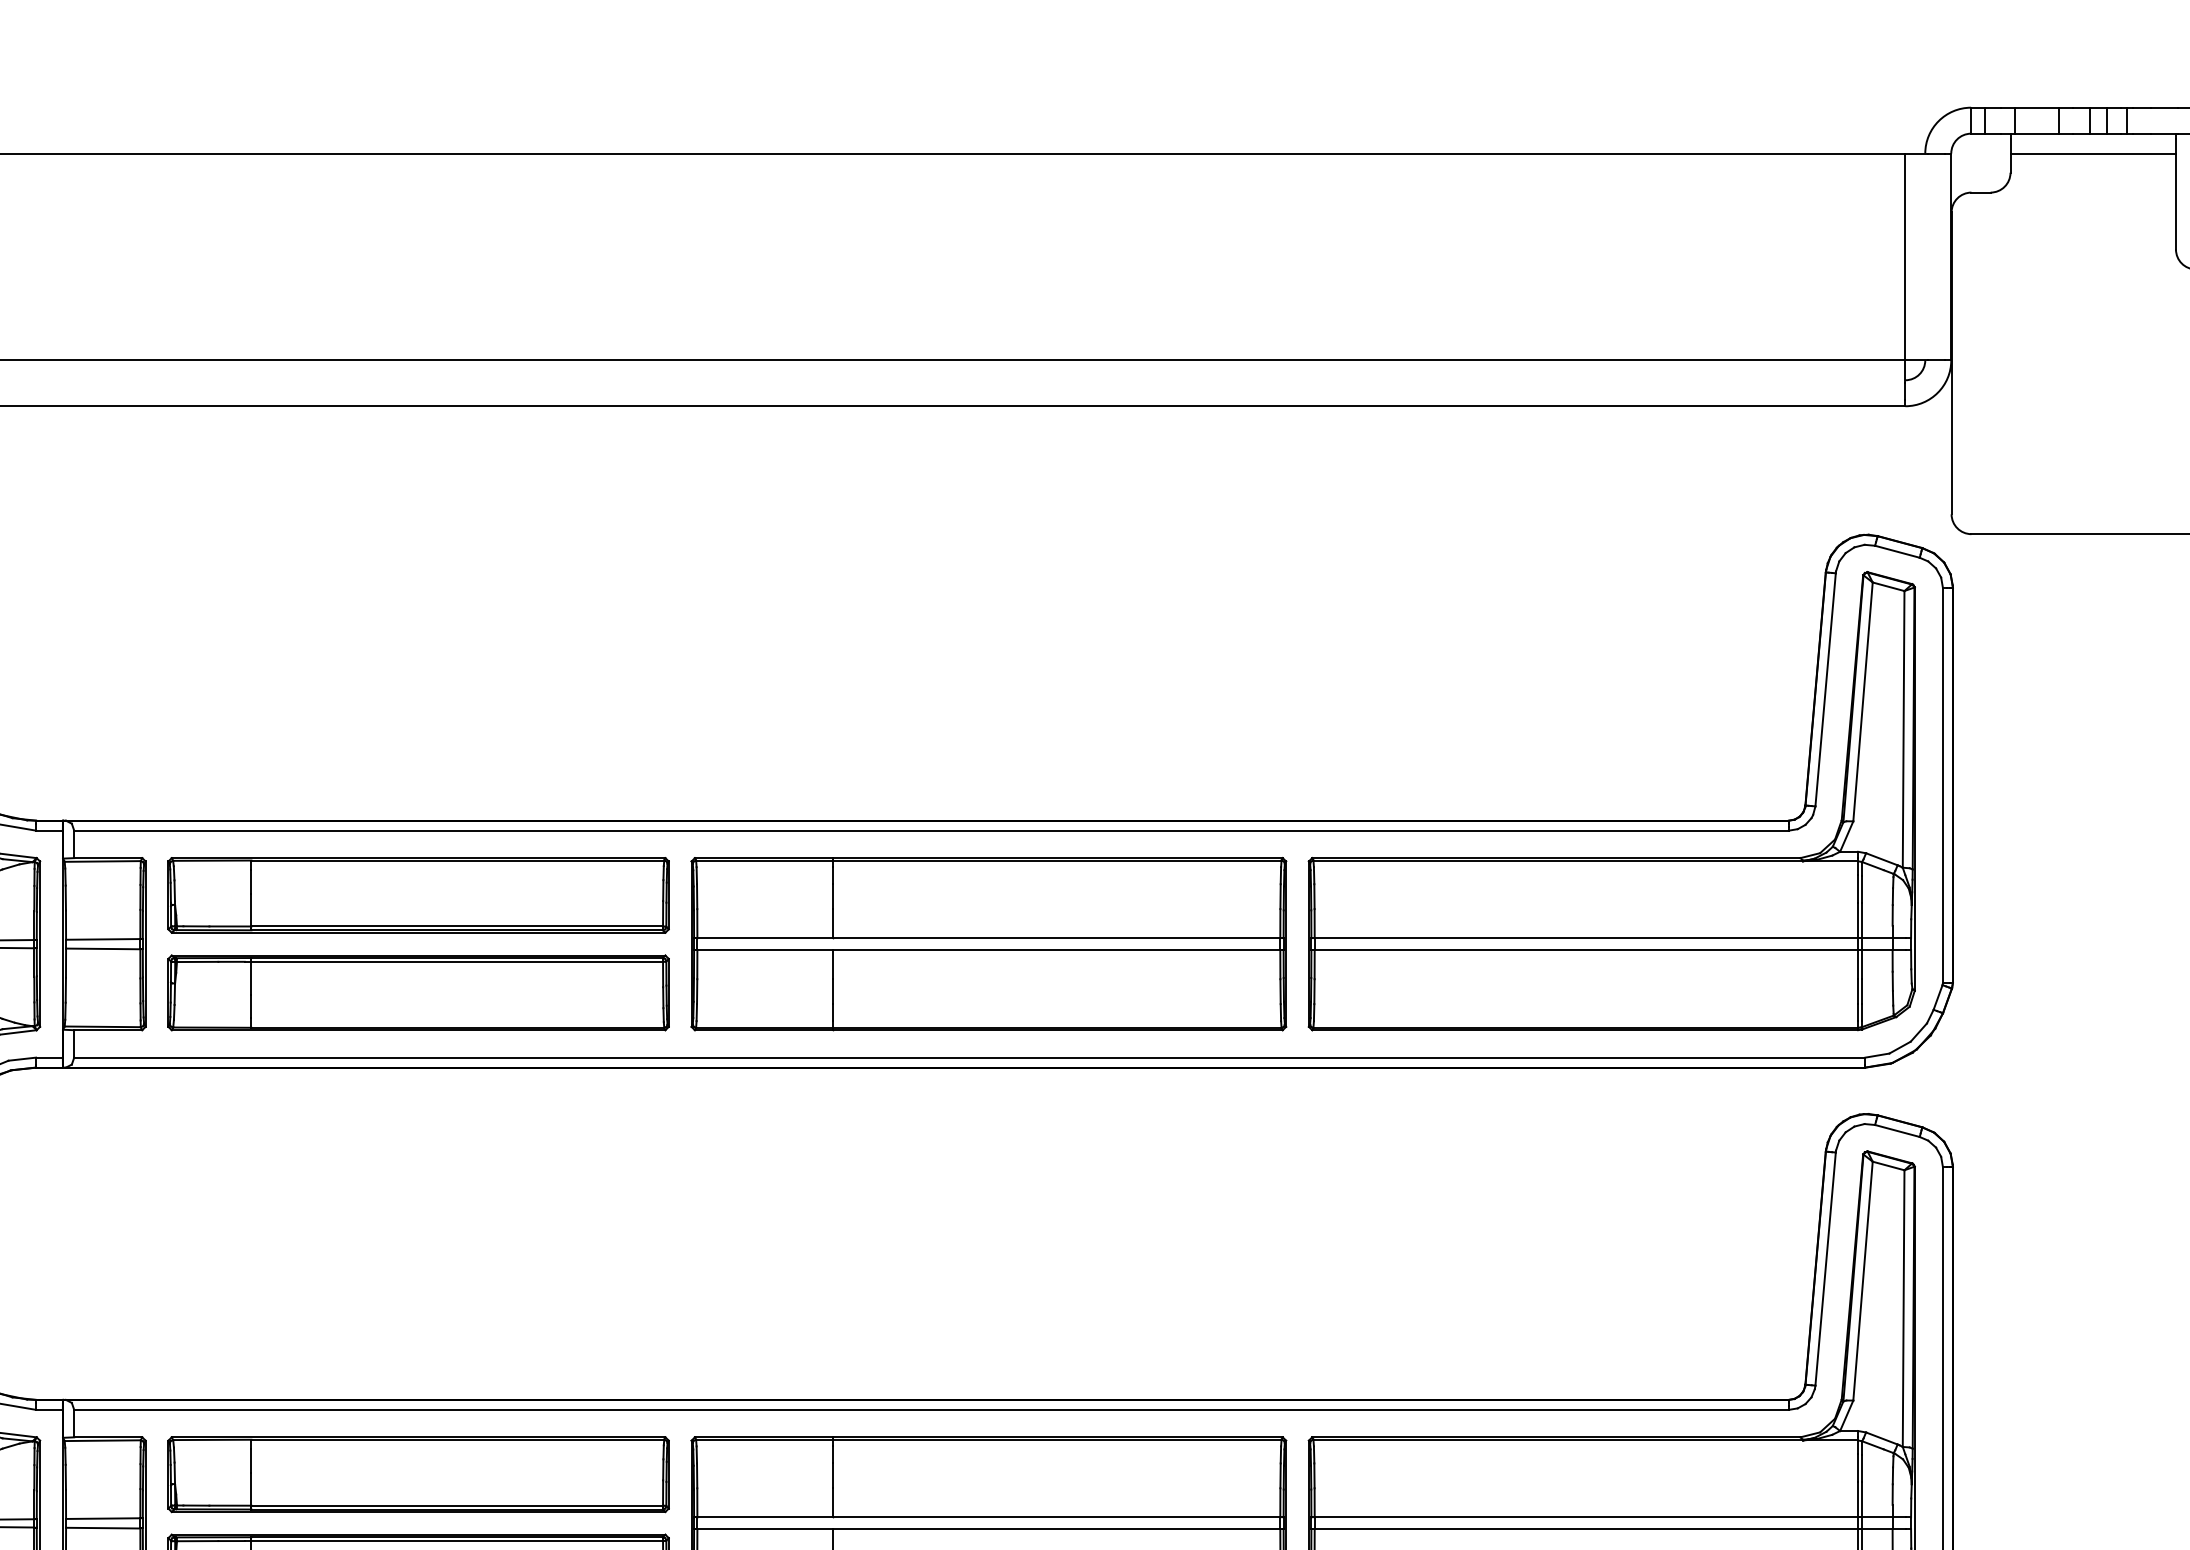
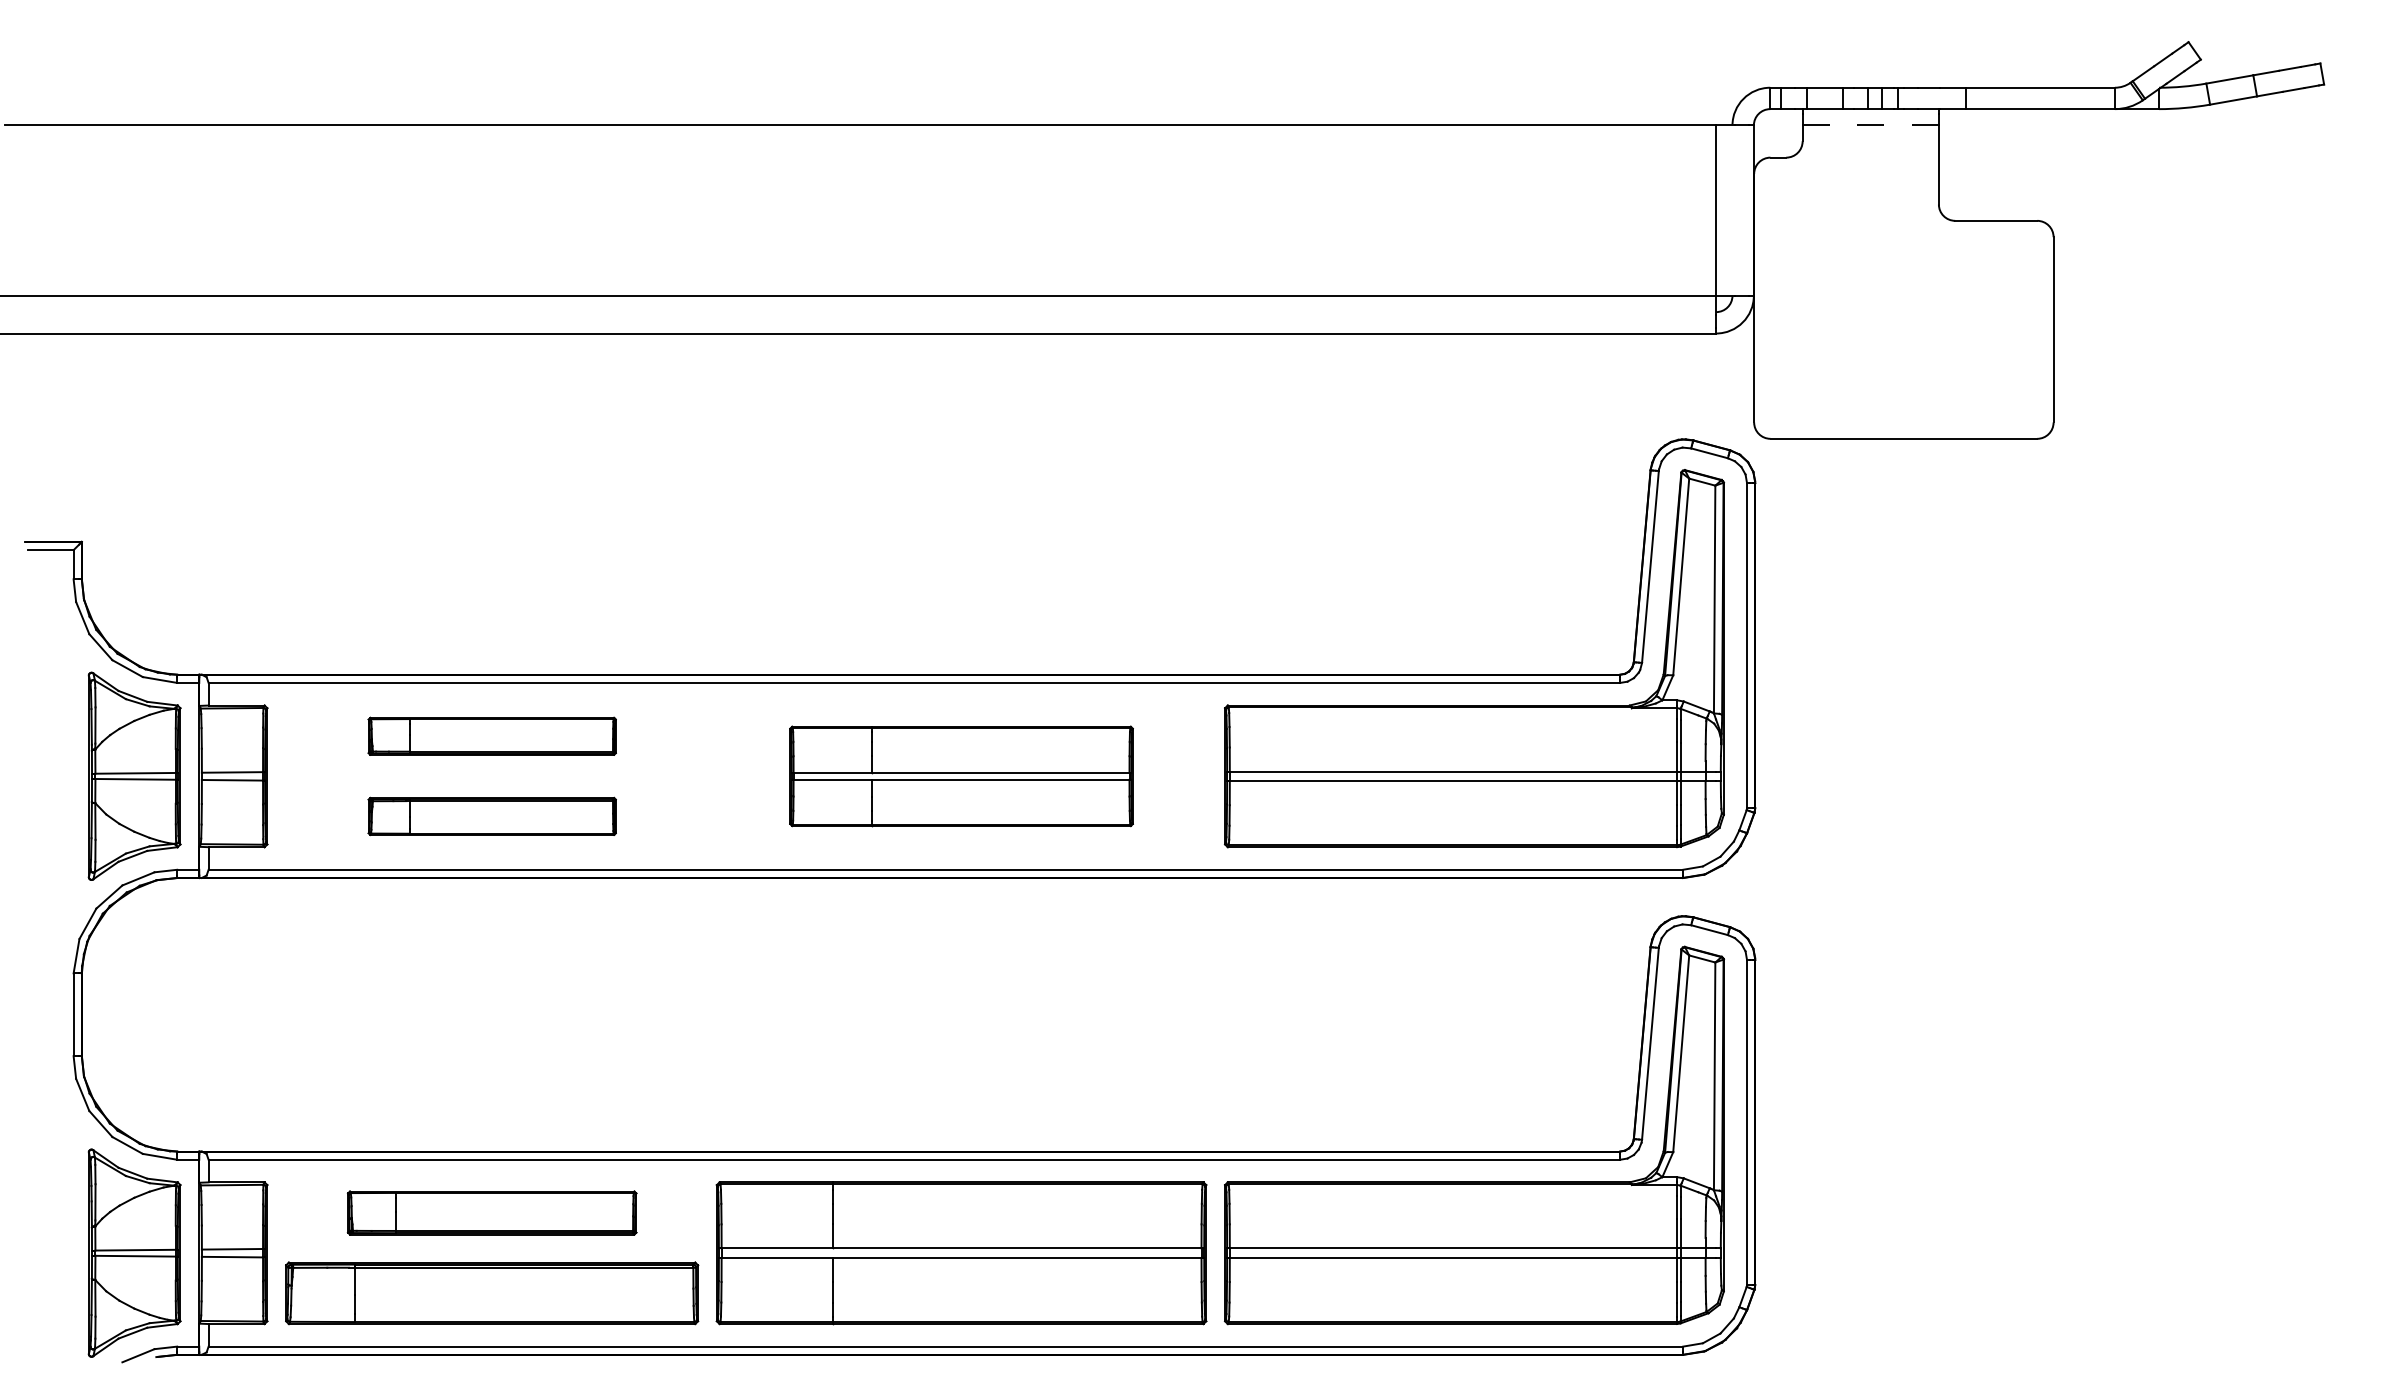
line: (2092, 153) -> (1870, 125), solid -> dashed
part: (419, 895) -> (492, 736), size x0.6
part: (988, 944) -> (961, 776), size x0.7
part: (419, 992) -> (492, 816), size x0.6
part: (419, 1473) -> (492, 1212), size x0.7

